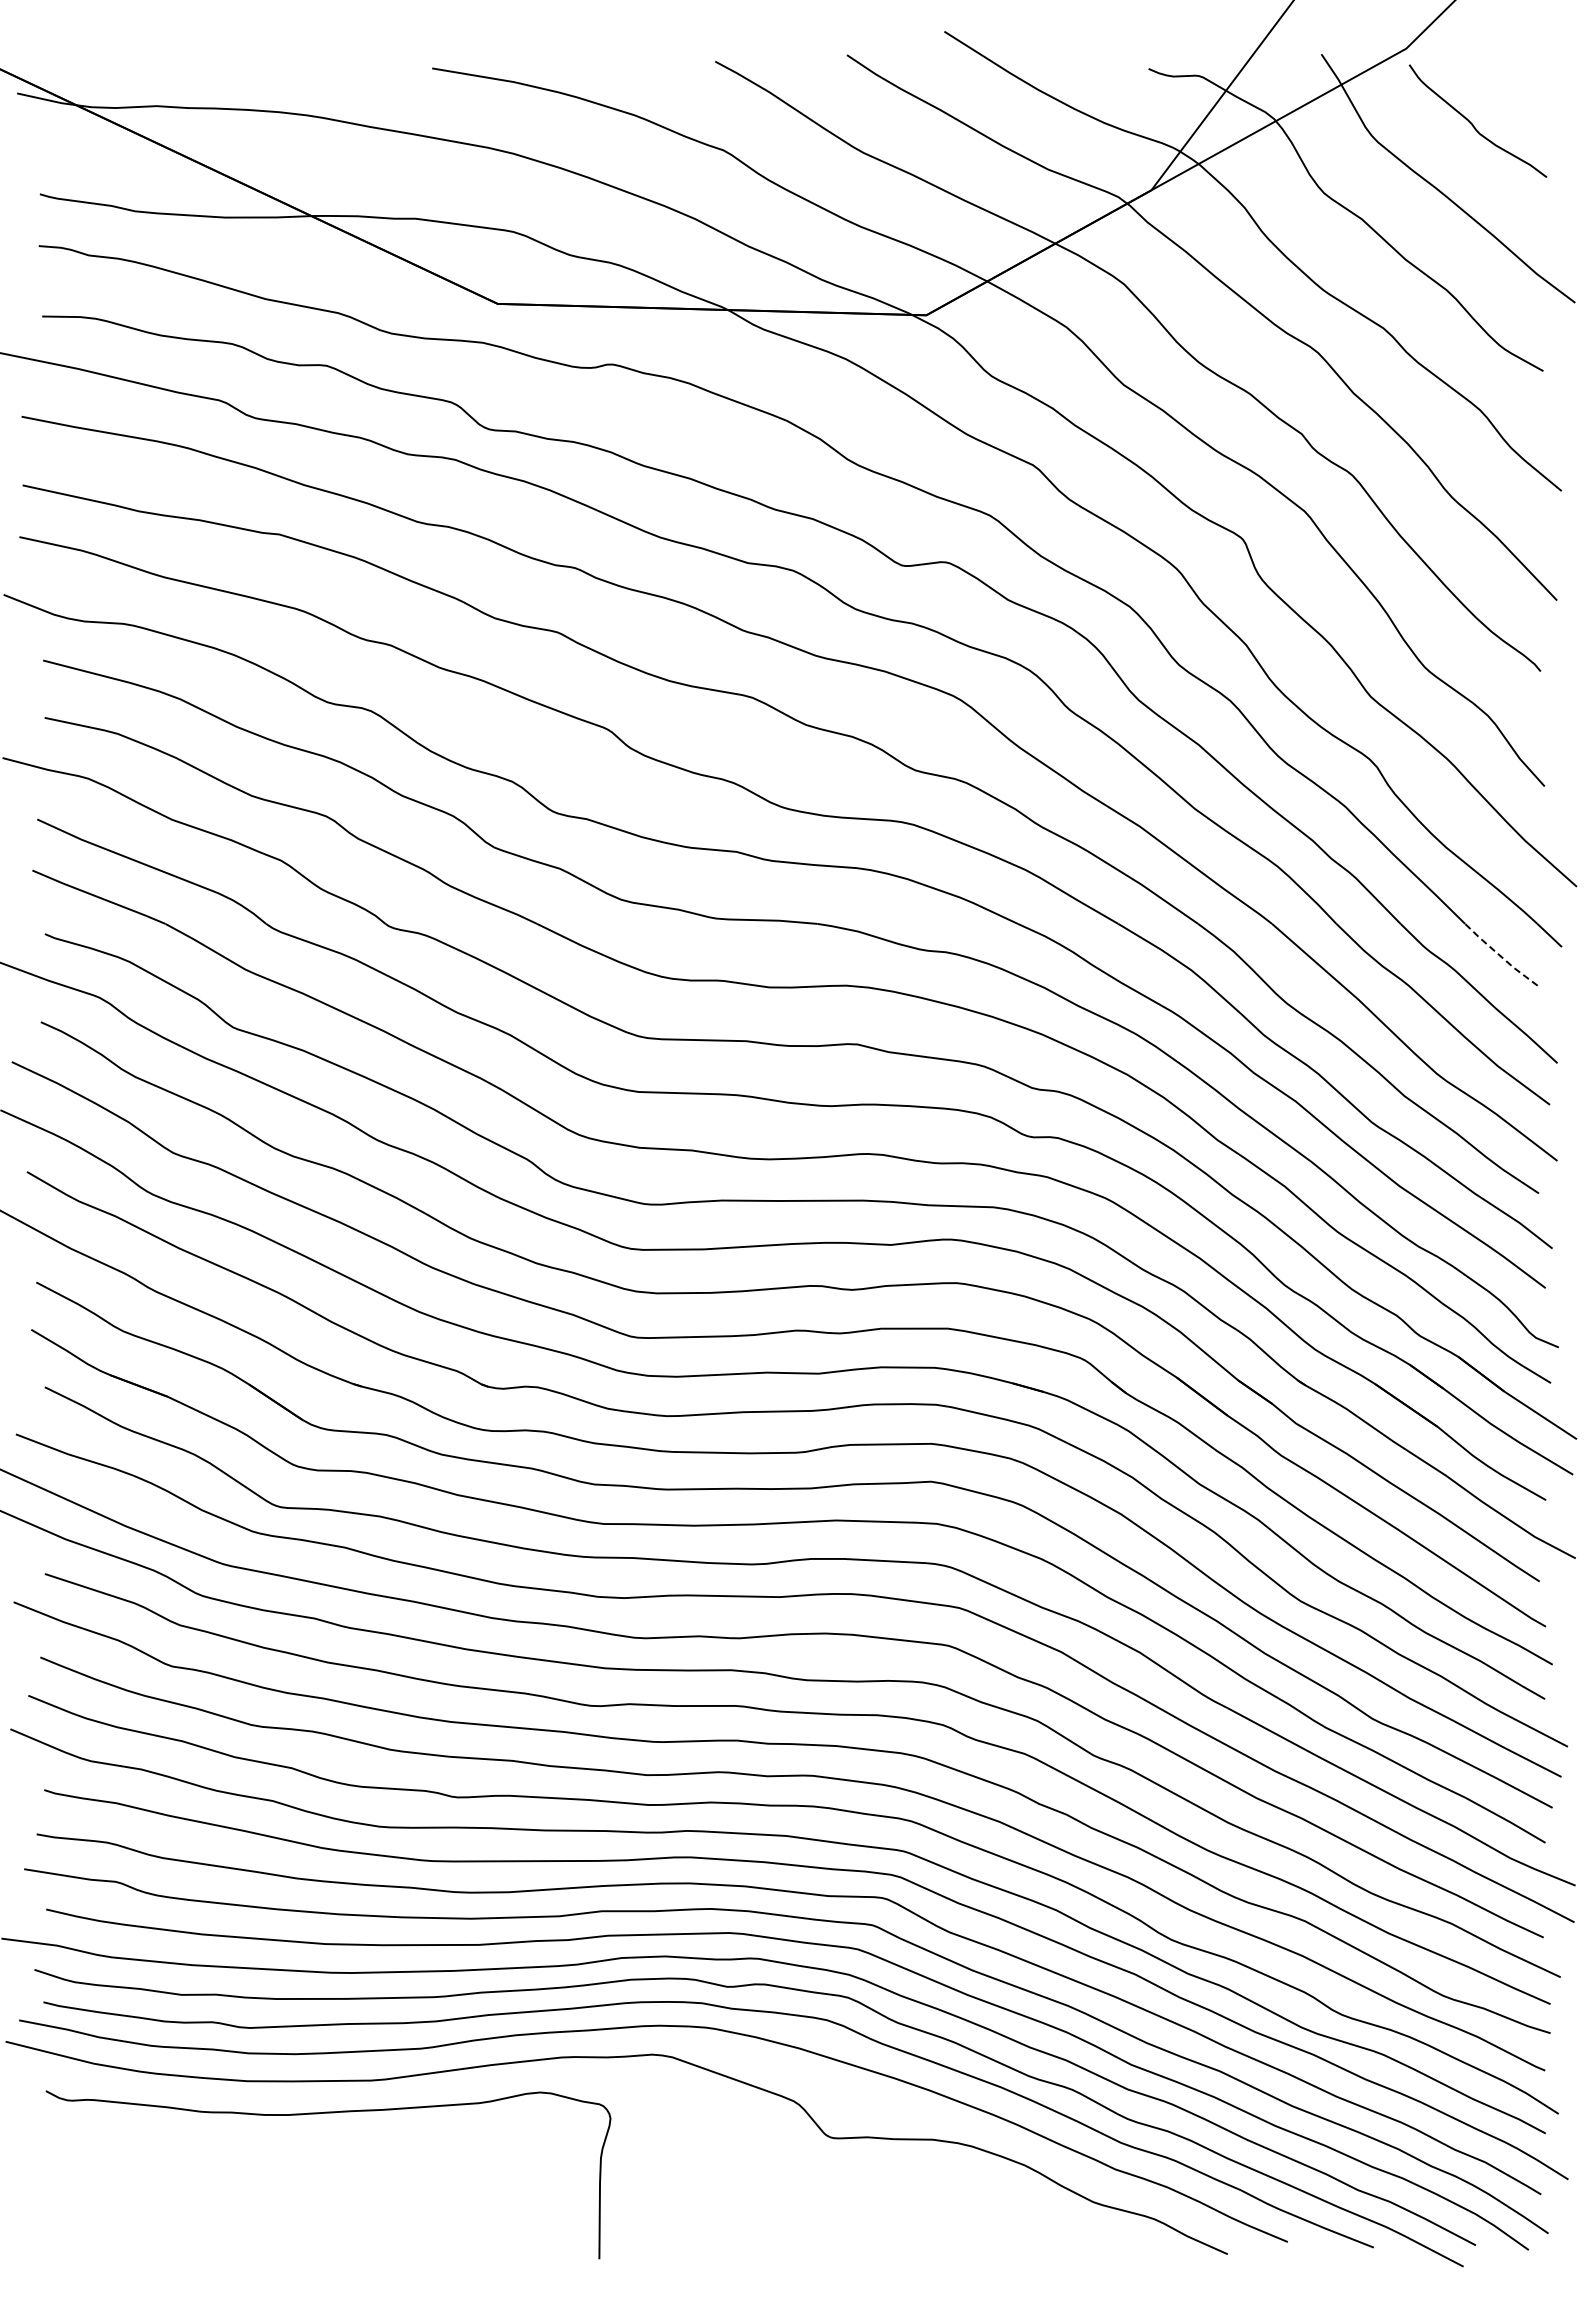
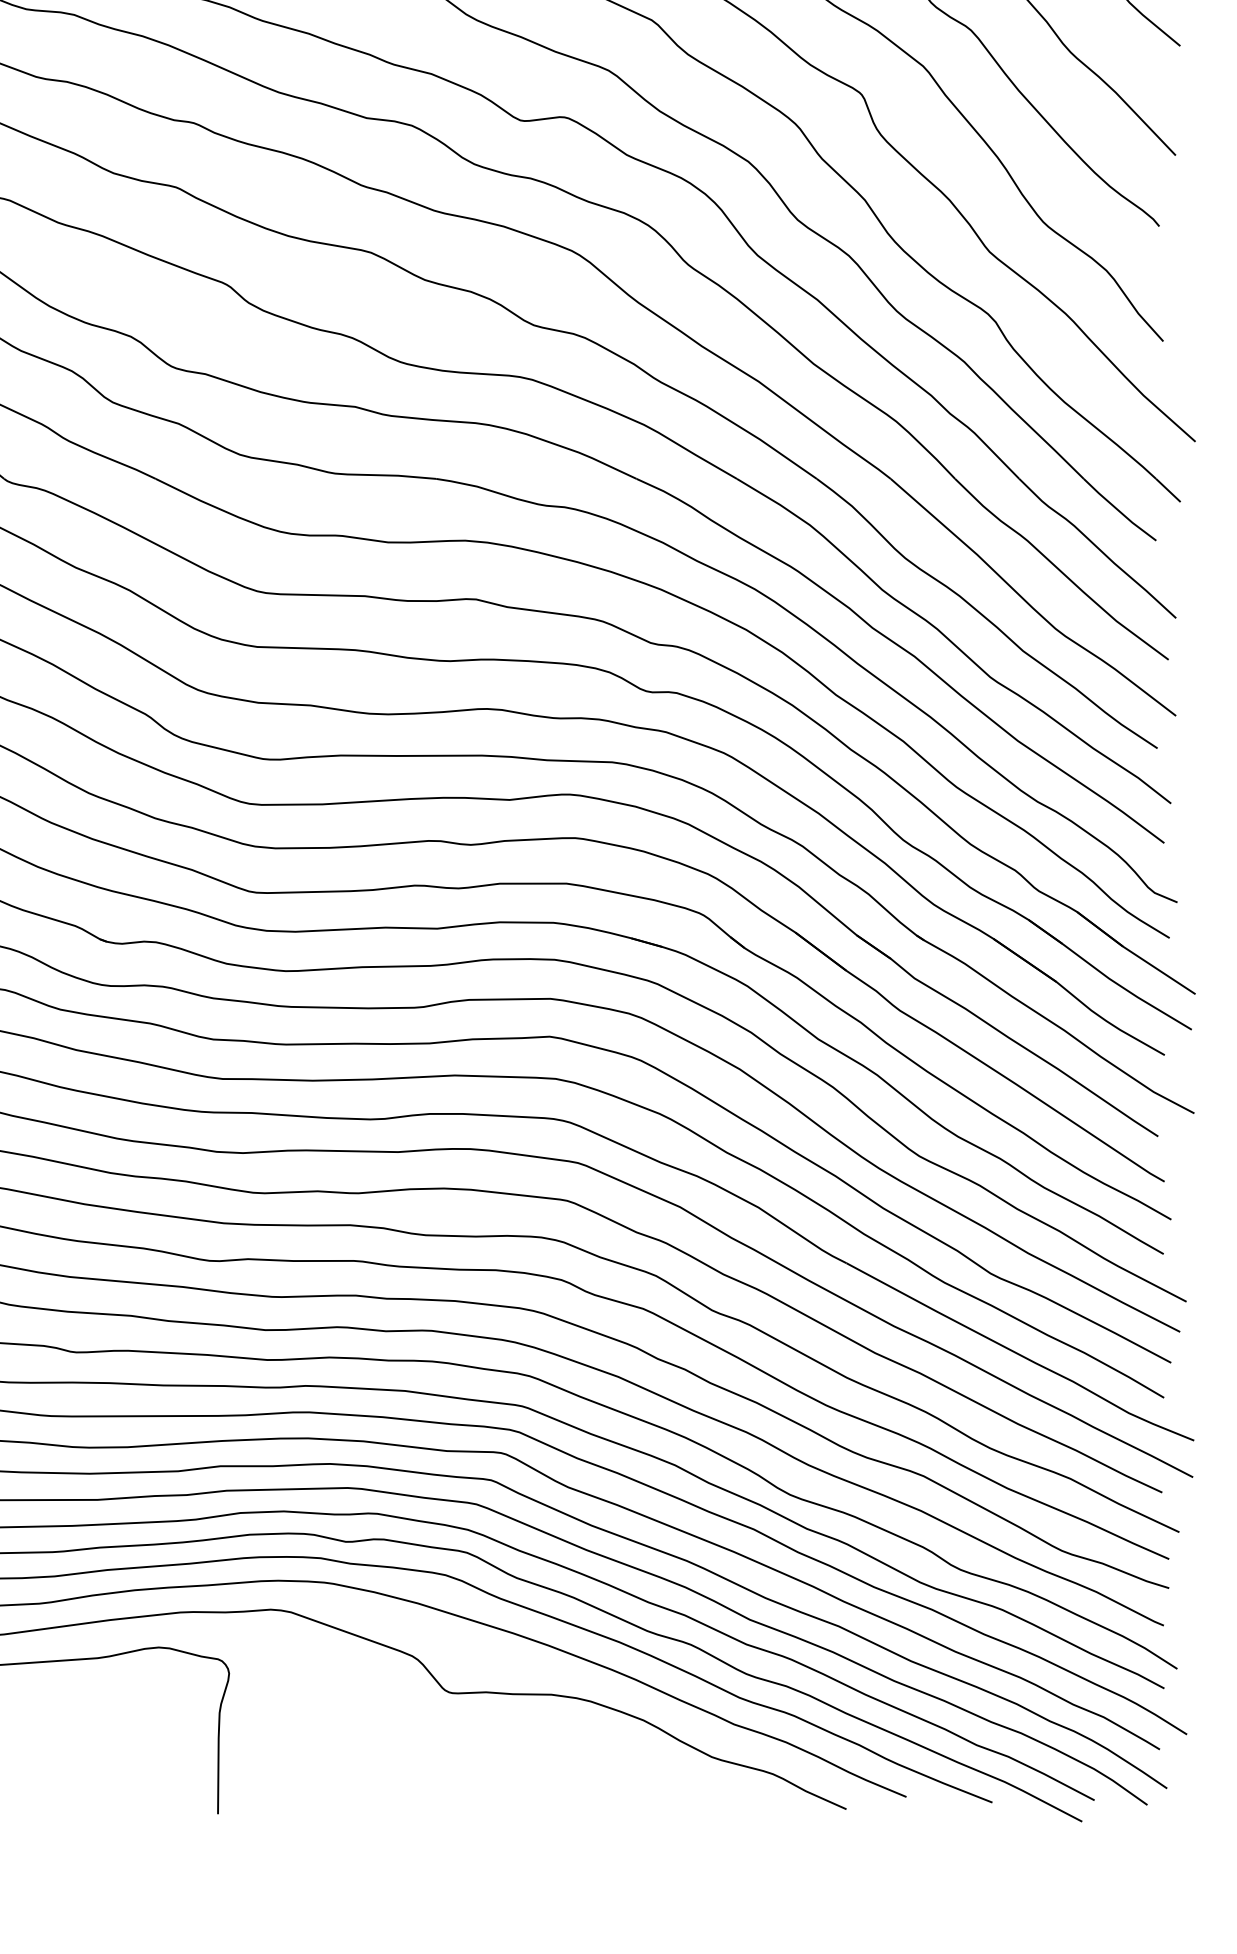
line: (1500, 955) -> (1119, 510), dashed -> solid

